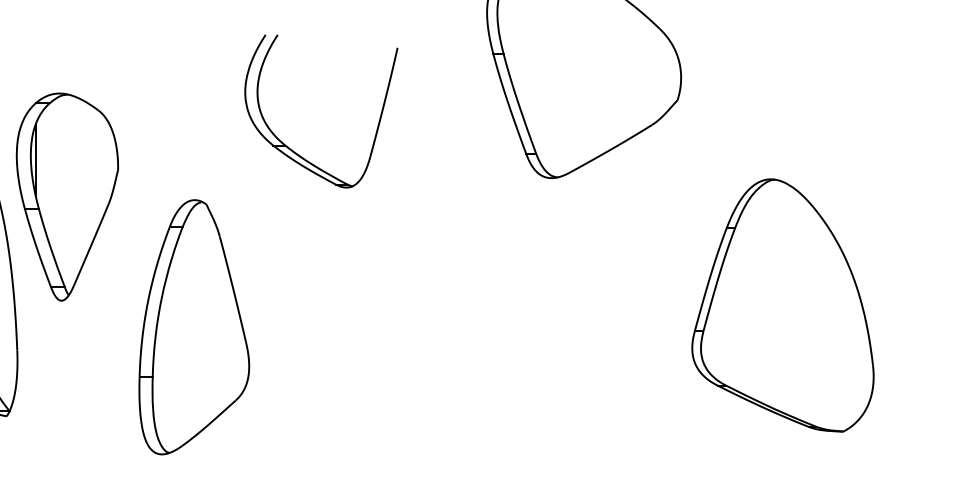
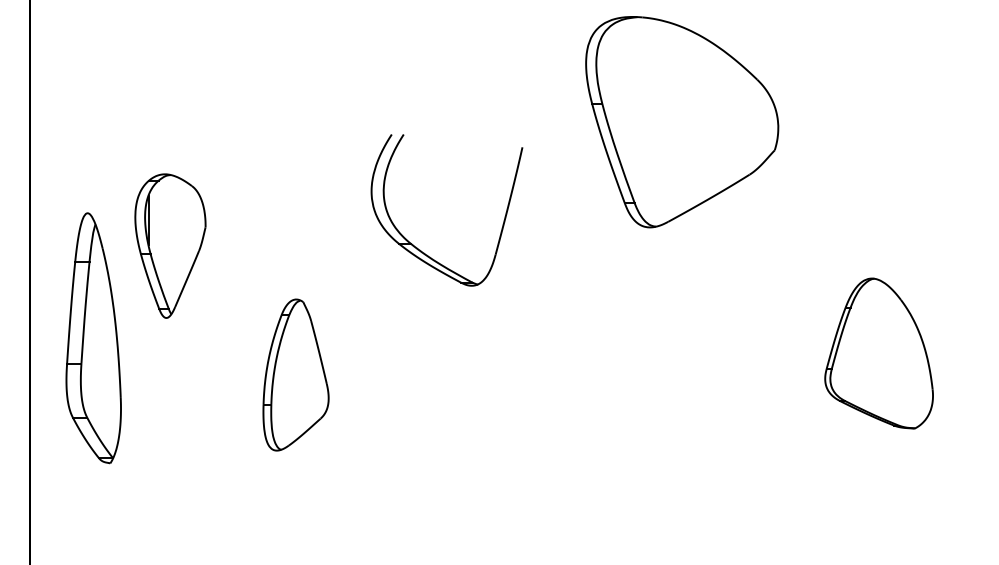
part: (291, 148) -> (417, 247), moved
part: (67, 196) -> (170, 245), size x0.7
part: (782, 305) -> (878, 353), size x0.6
part: (193, 326) -> (295, 374), size x0.6

